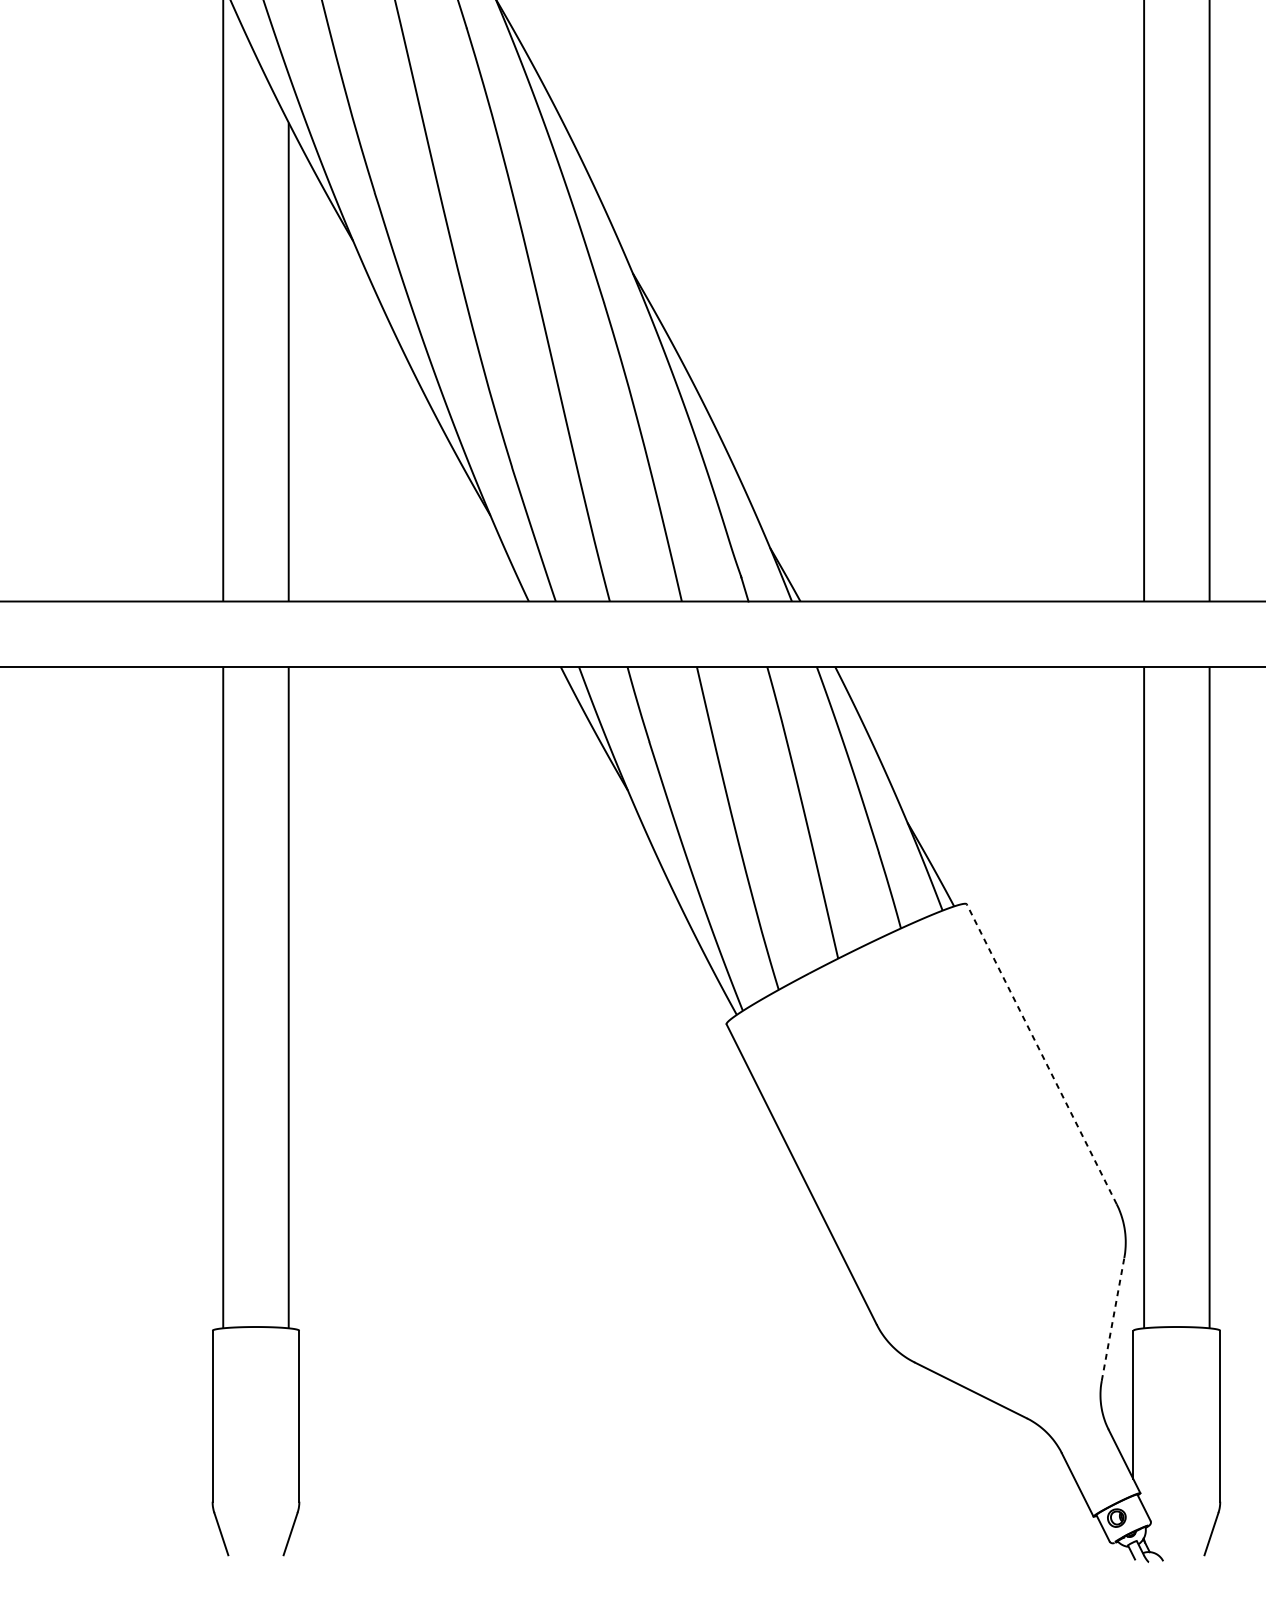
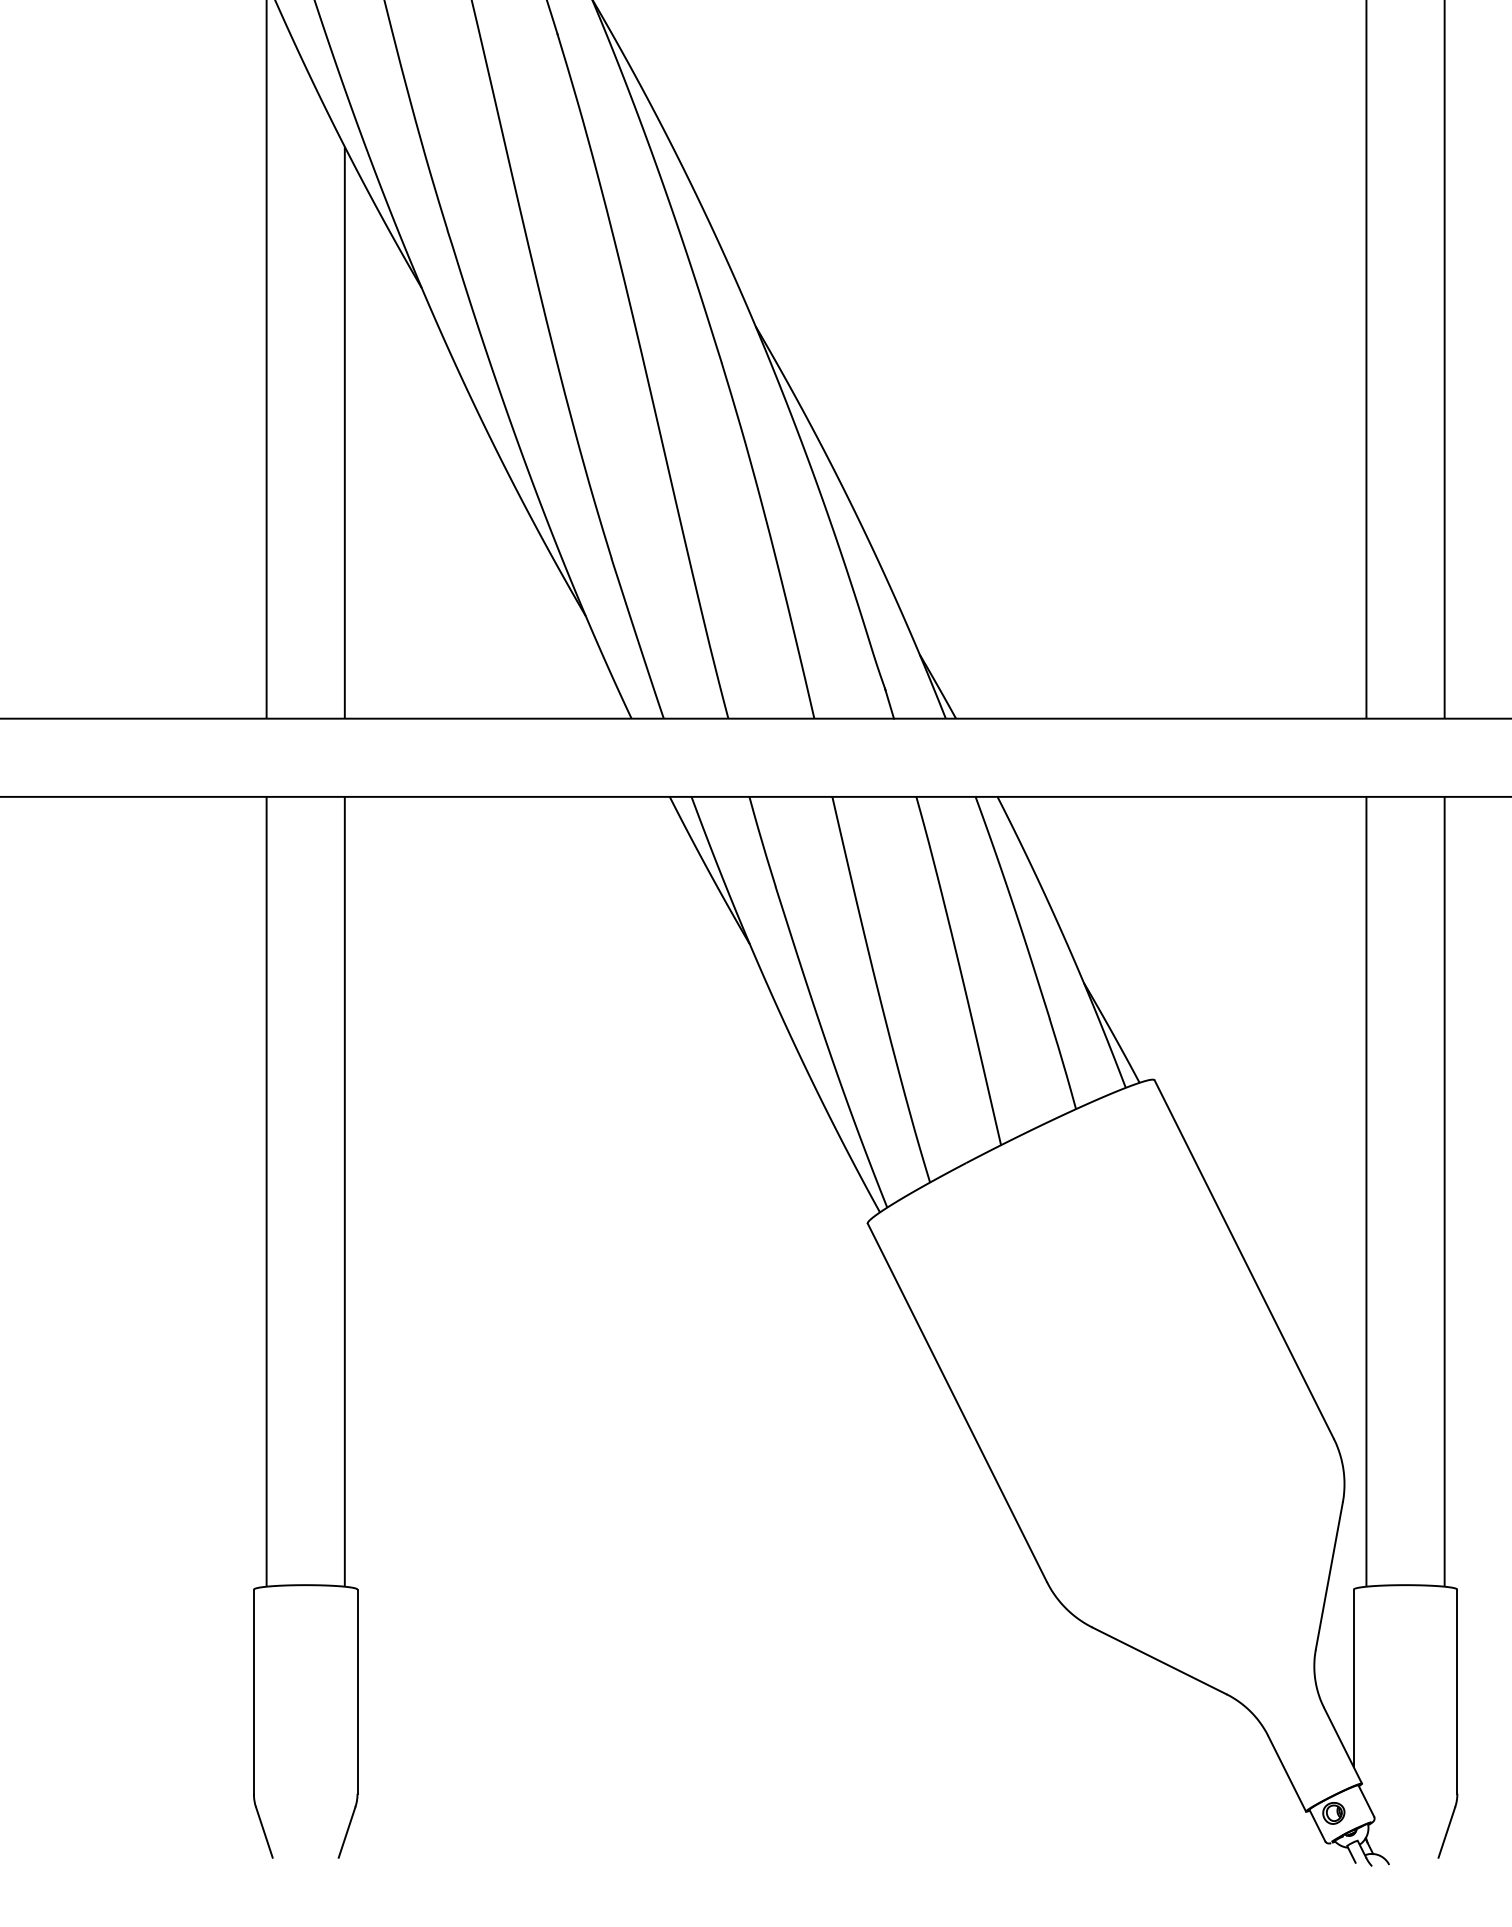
line: (1041, 1053) -> (1243, 1258), dashed -> solid
line: (1113, 1319) -> (1329, 1576), dashed -> solid

